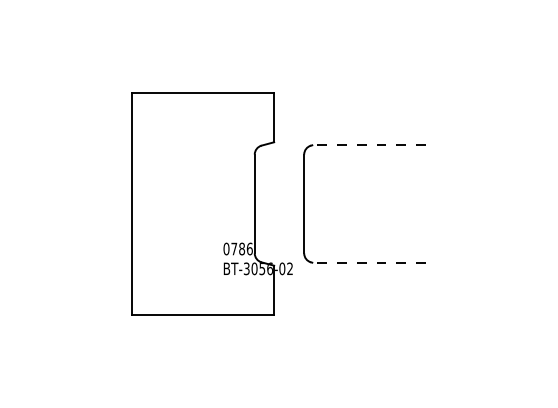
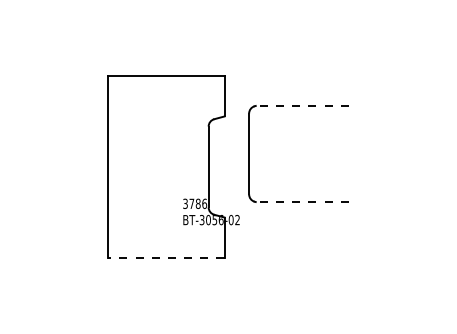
part: (364, 145) -> (298, 106), moved
text: (226, 248) -> (185, 203), 0786 -> 3786
line: (202, 315) -> (165, 258), solid -> dashed

